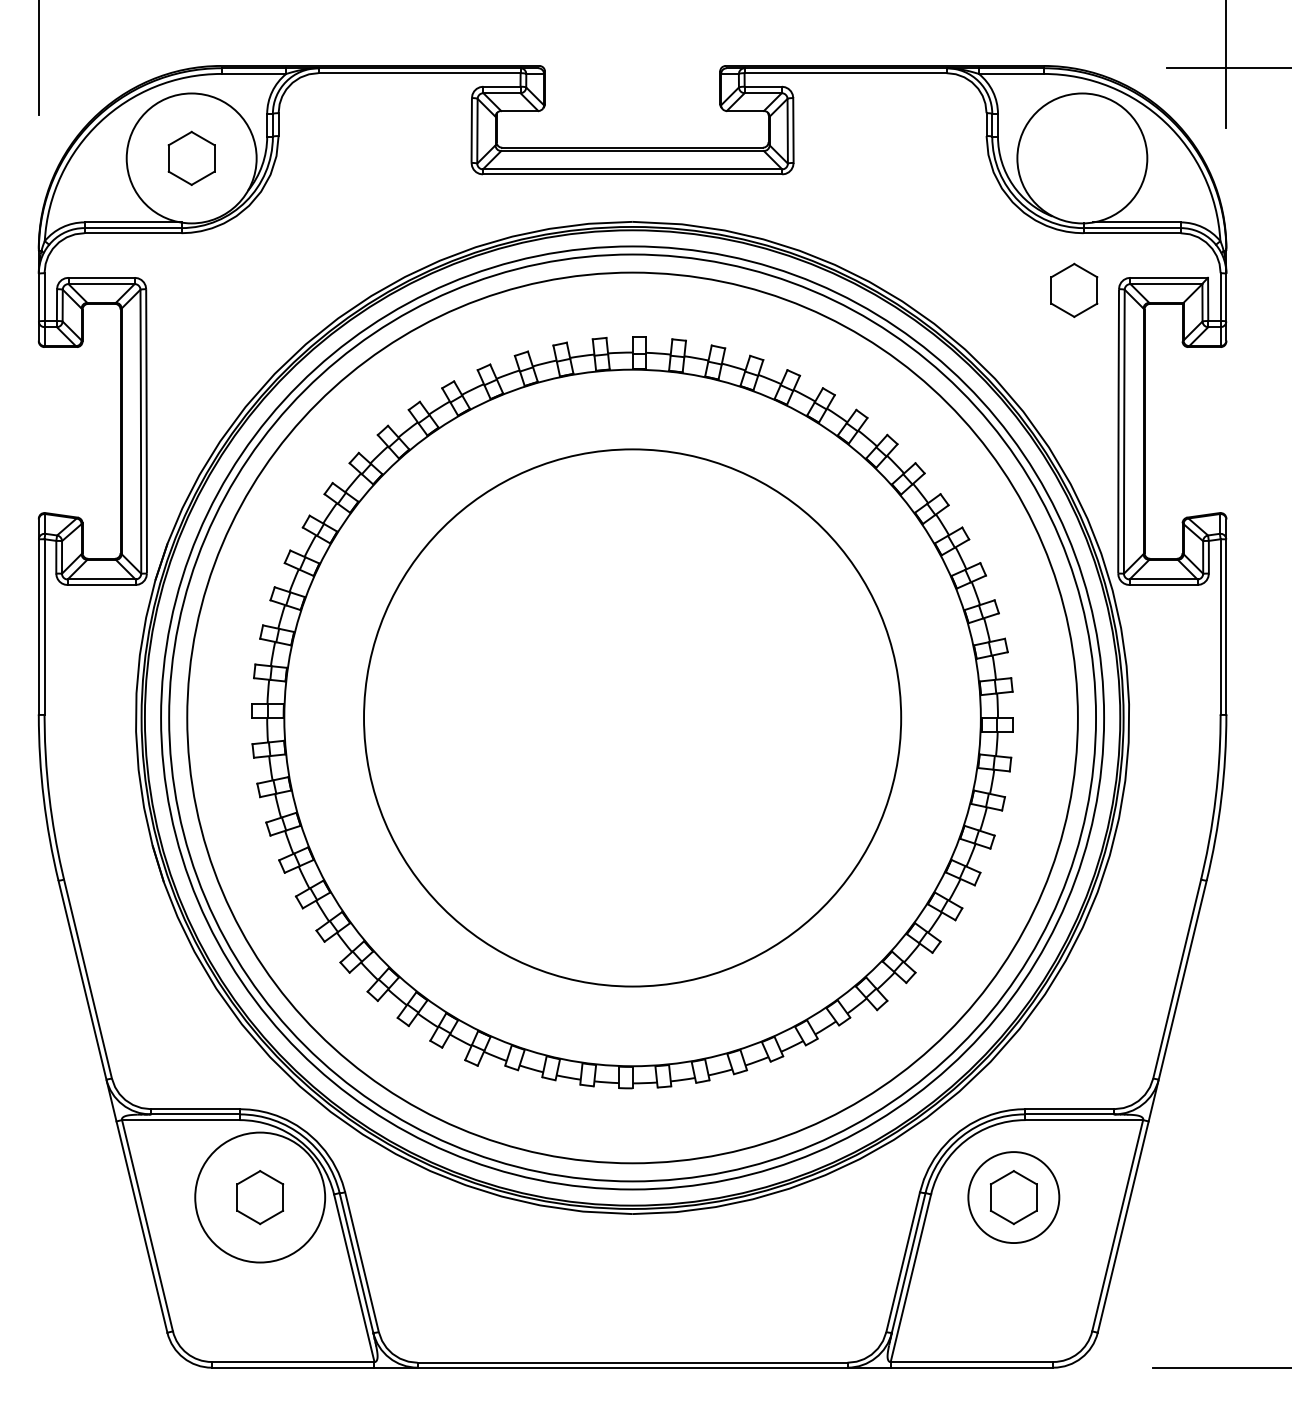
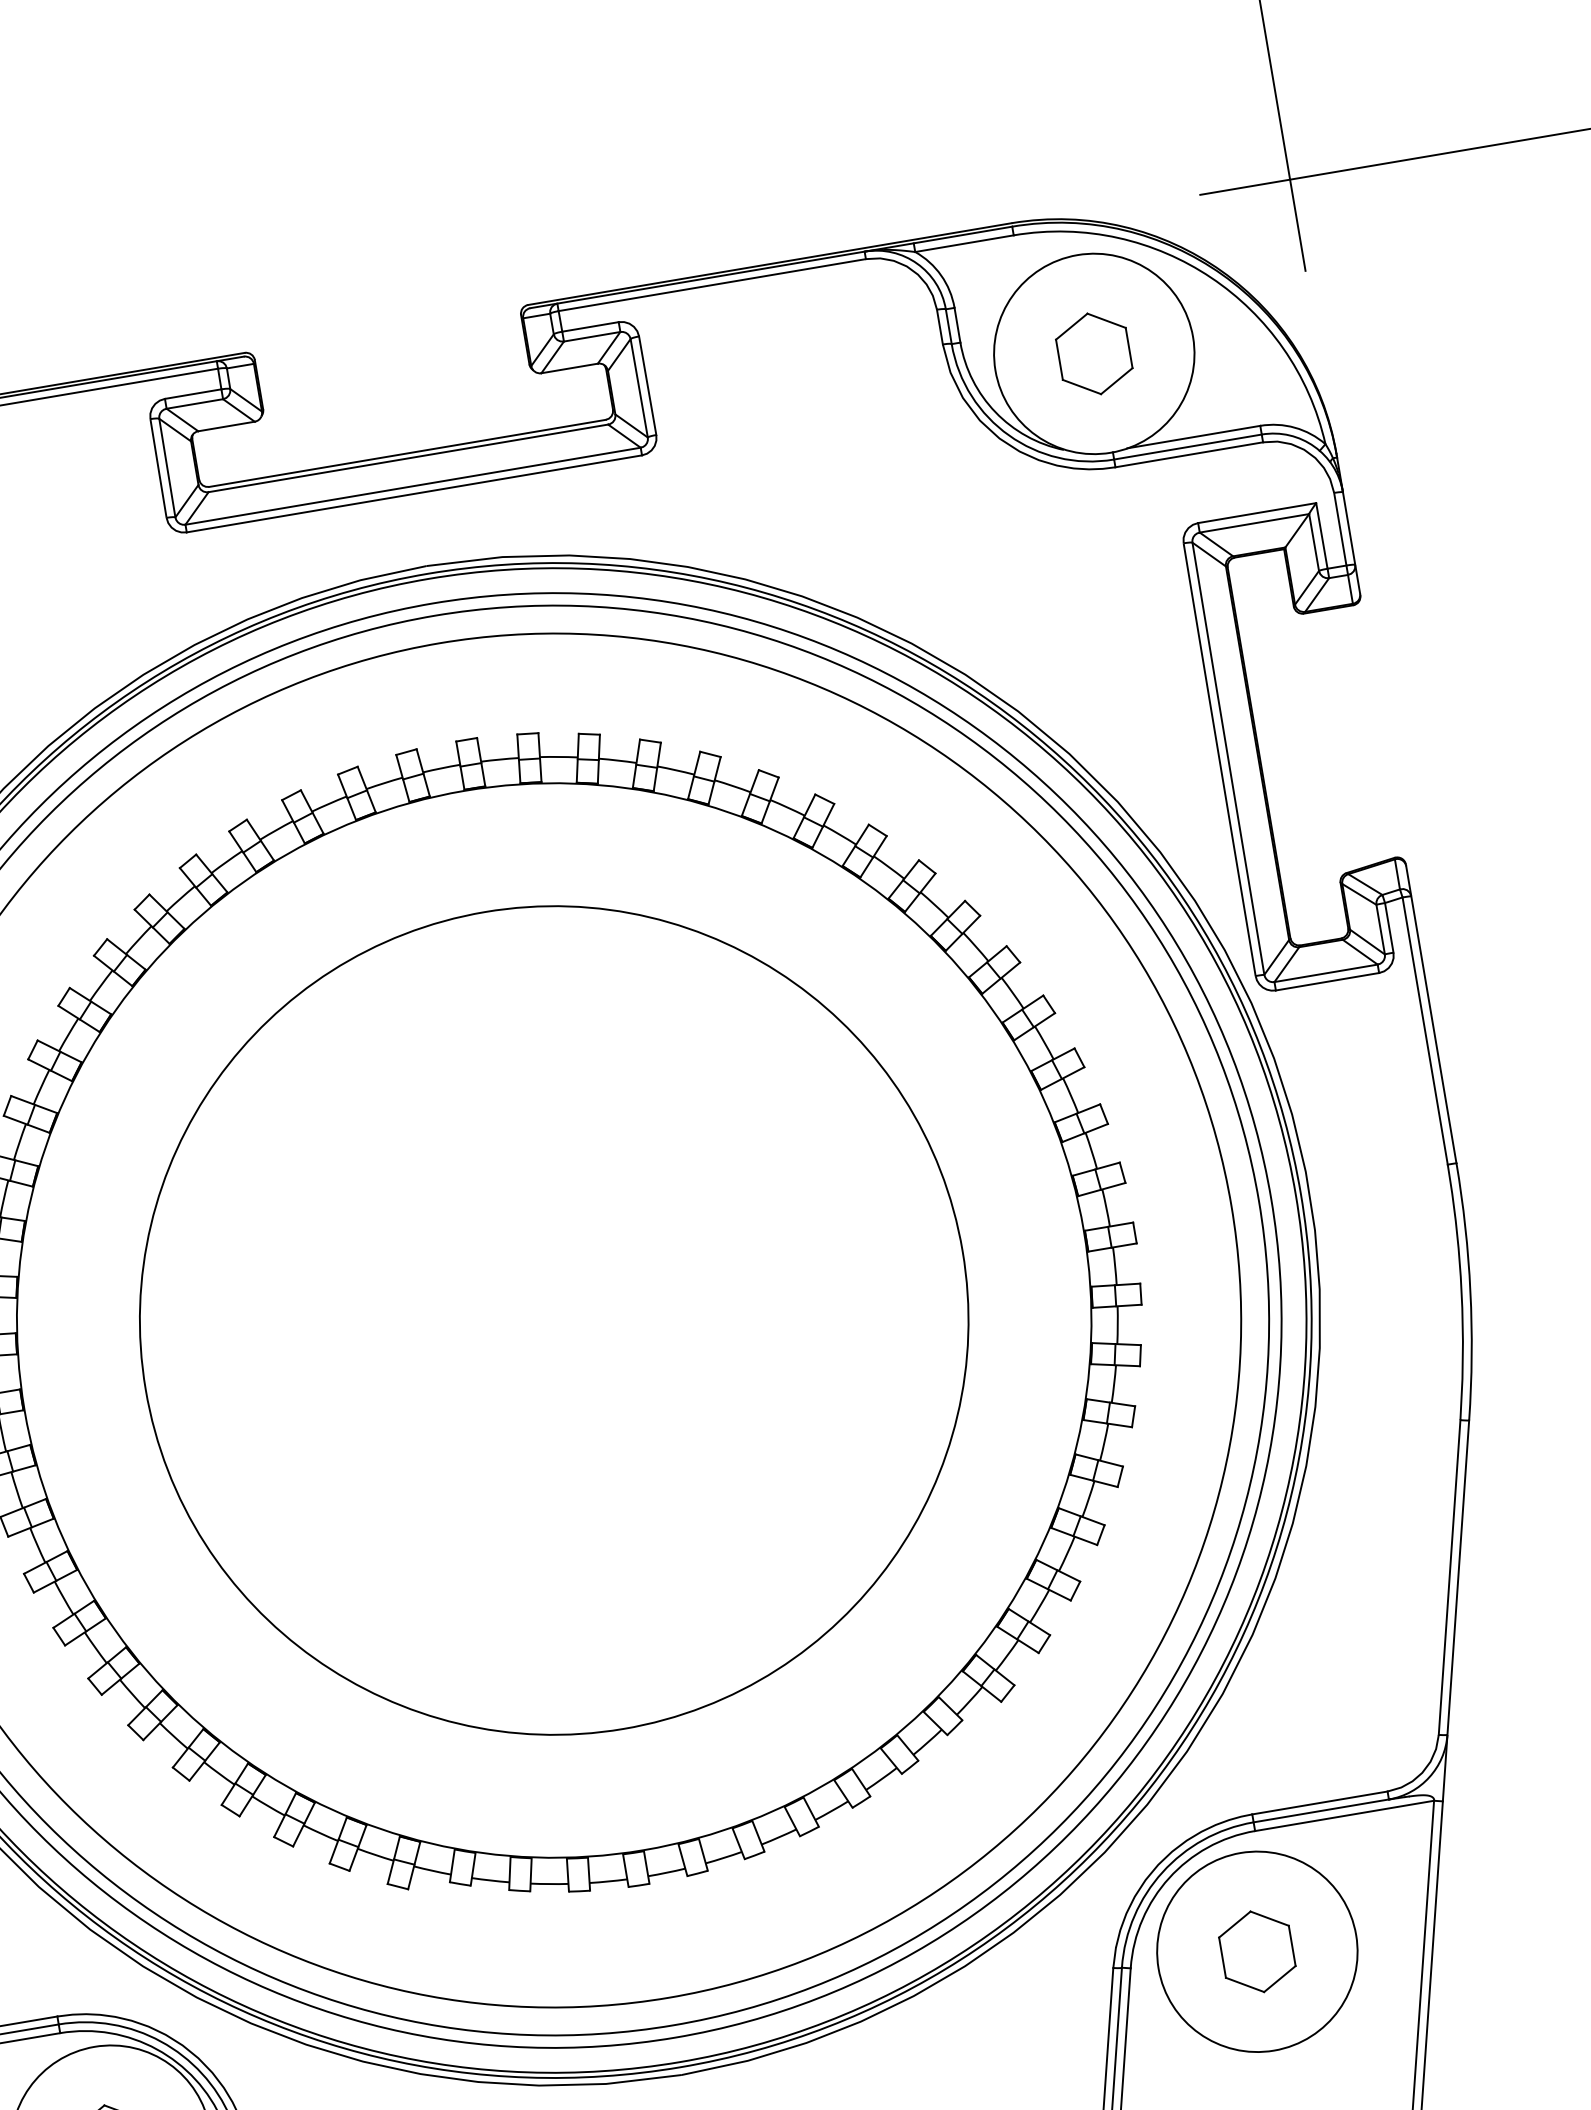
part: (1074, 289) -> (1094, 352), moved
circle: (1013, 1197) -> (1256, 1951), size x1.43

